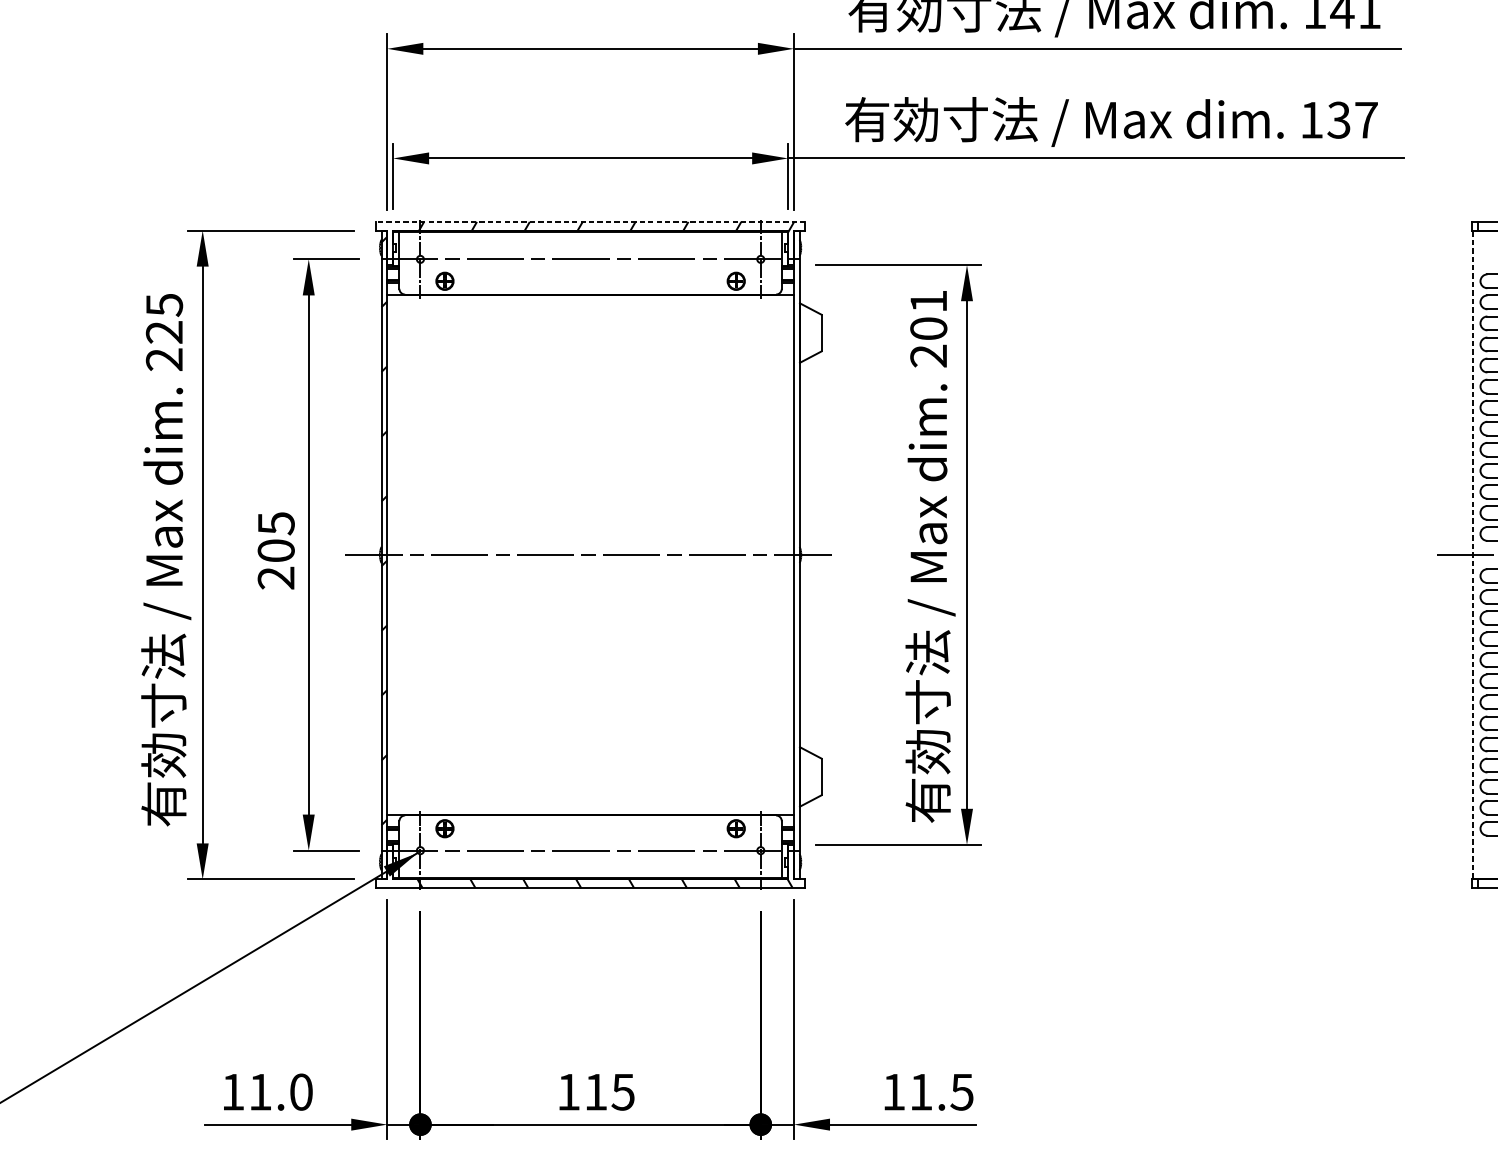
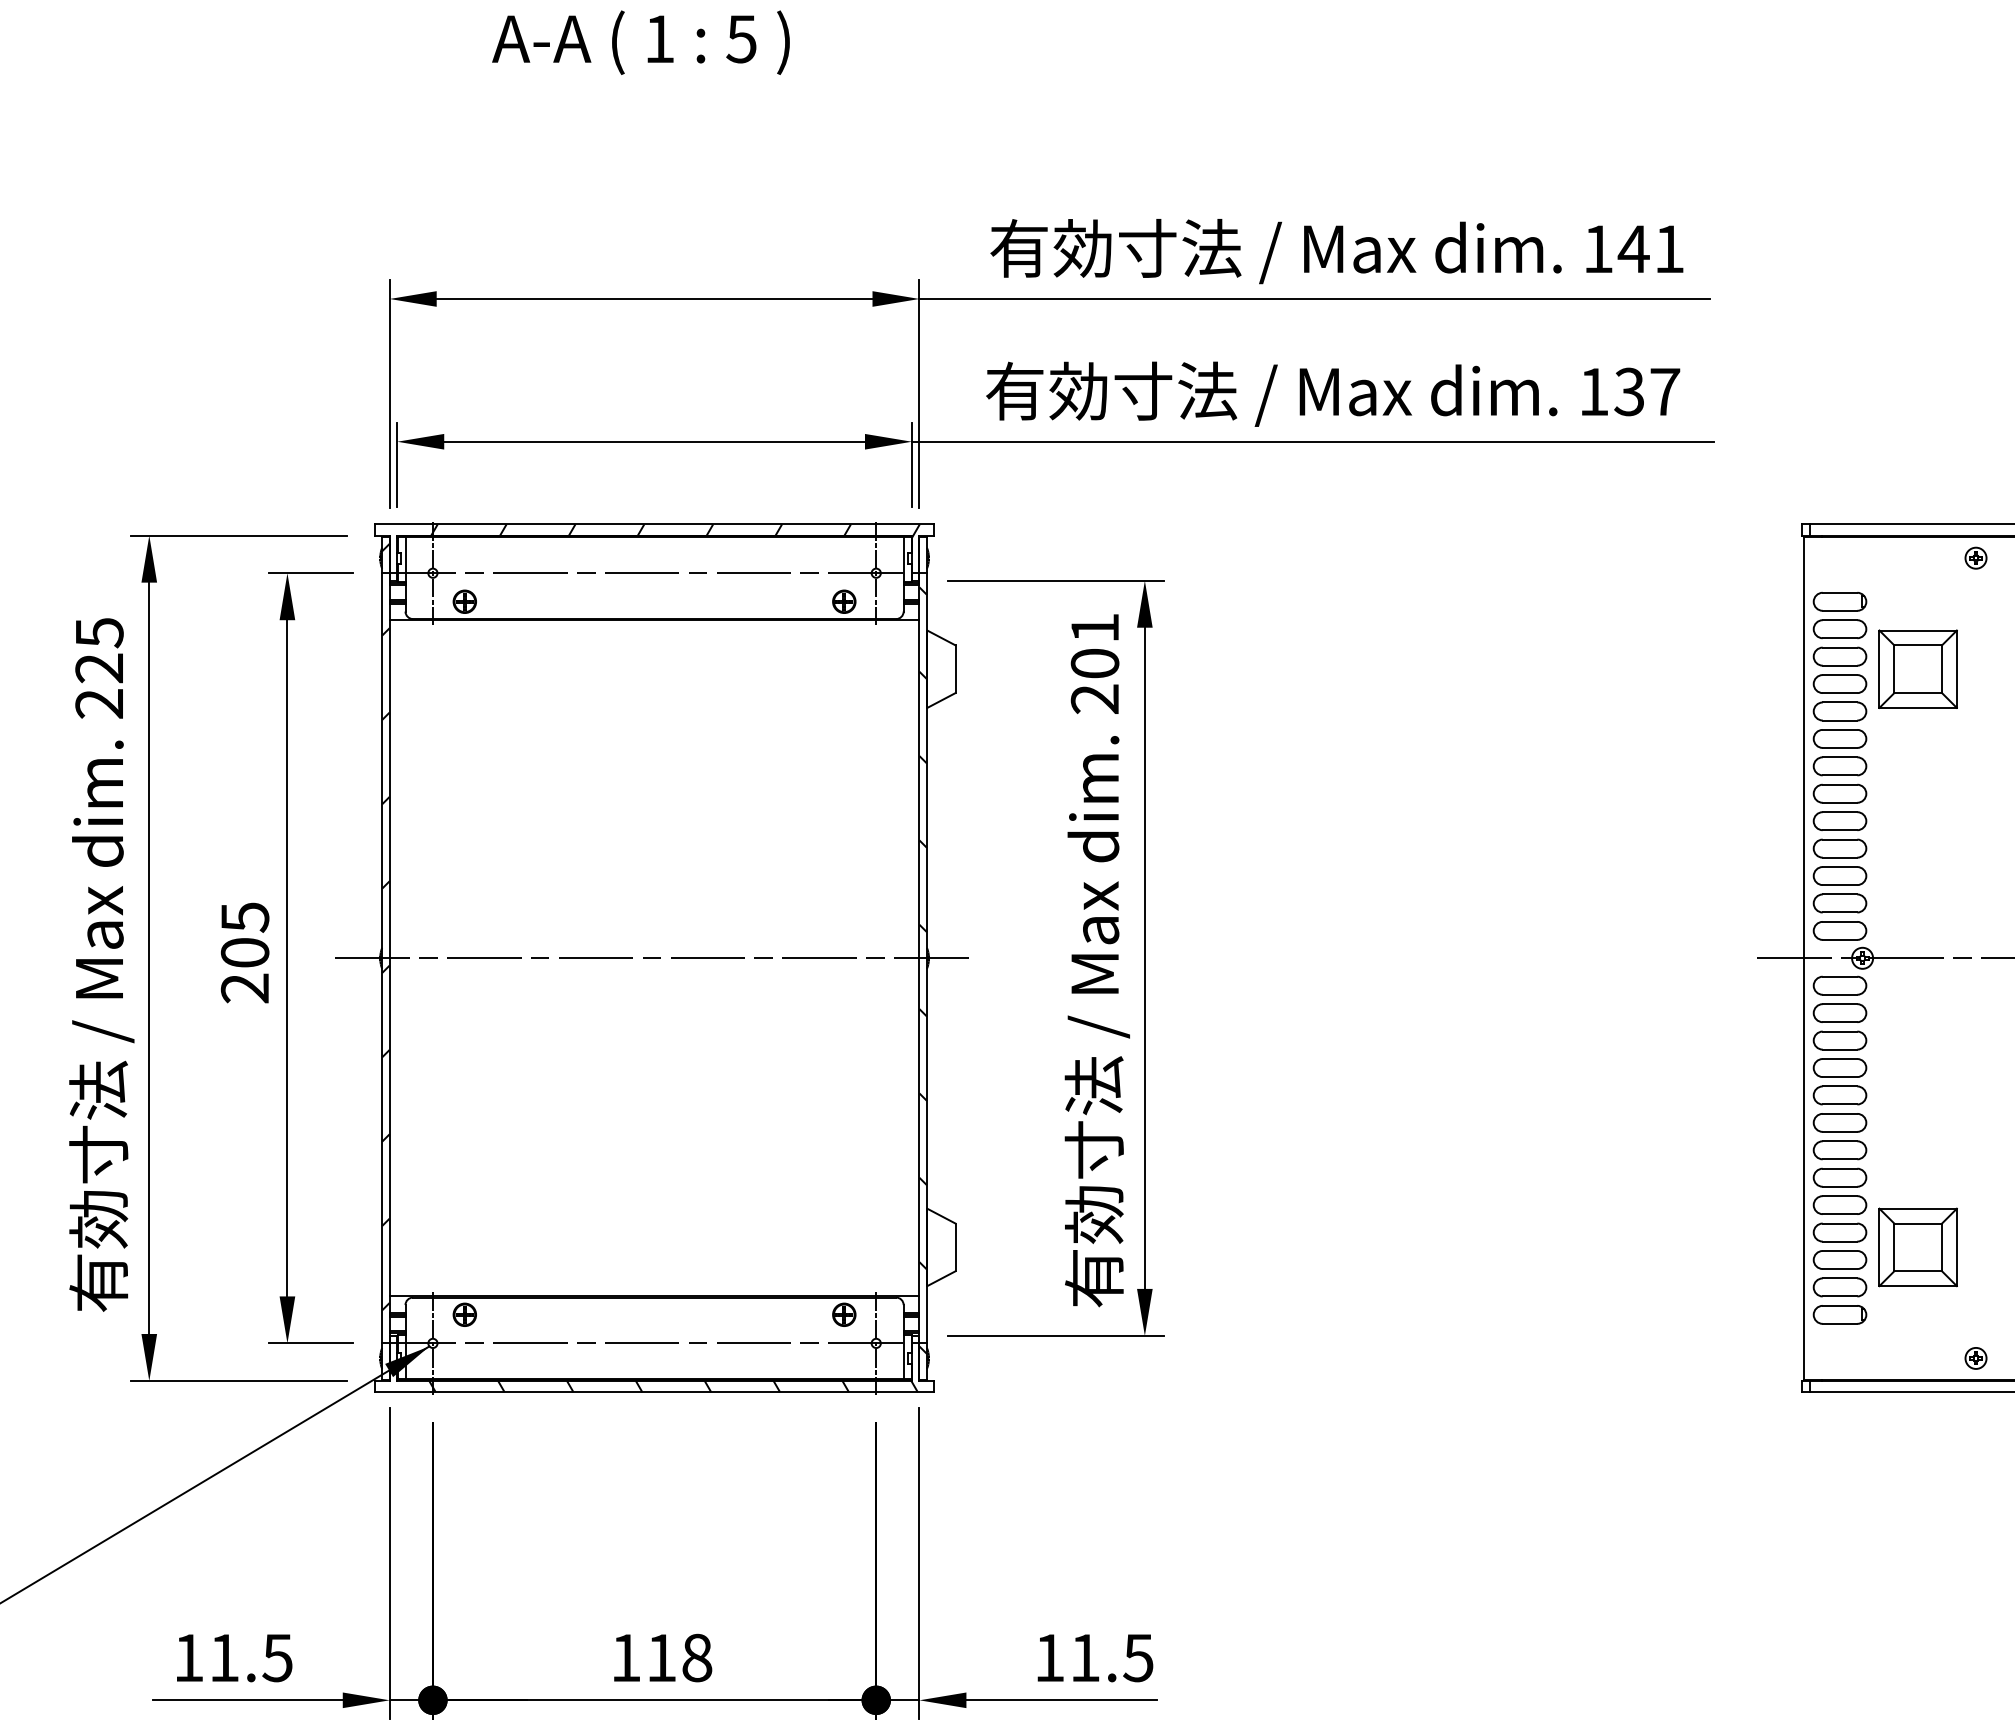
line: (590, 221) -> (654, 524), dashed -> solid
line: (1473, 555) -> (1804, 958), dashed -> solid
hatch: (796, 564) -> (922, 970), added
text: (301, 1091) -> (277, 1657), 11.0 -> 11.5
text: (622, 1091) -> (696, 1657), 115 -> 118

